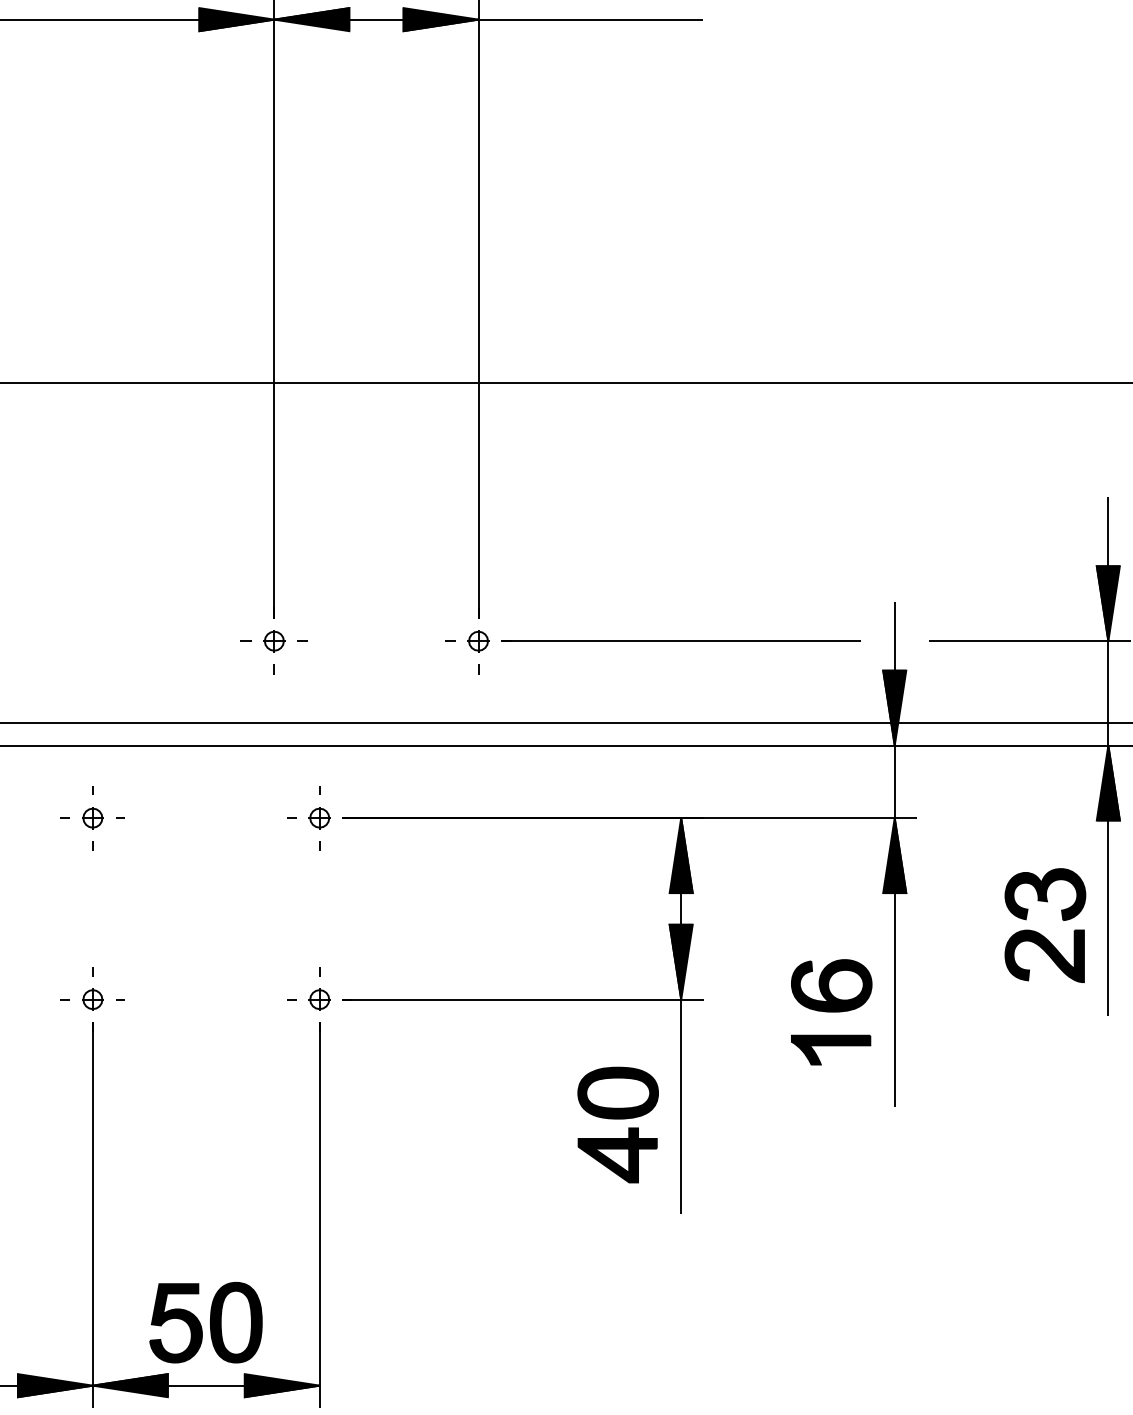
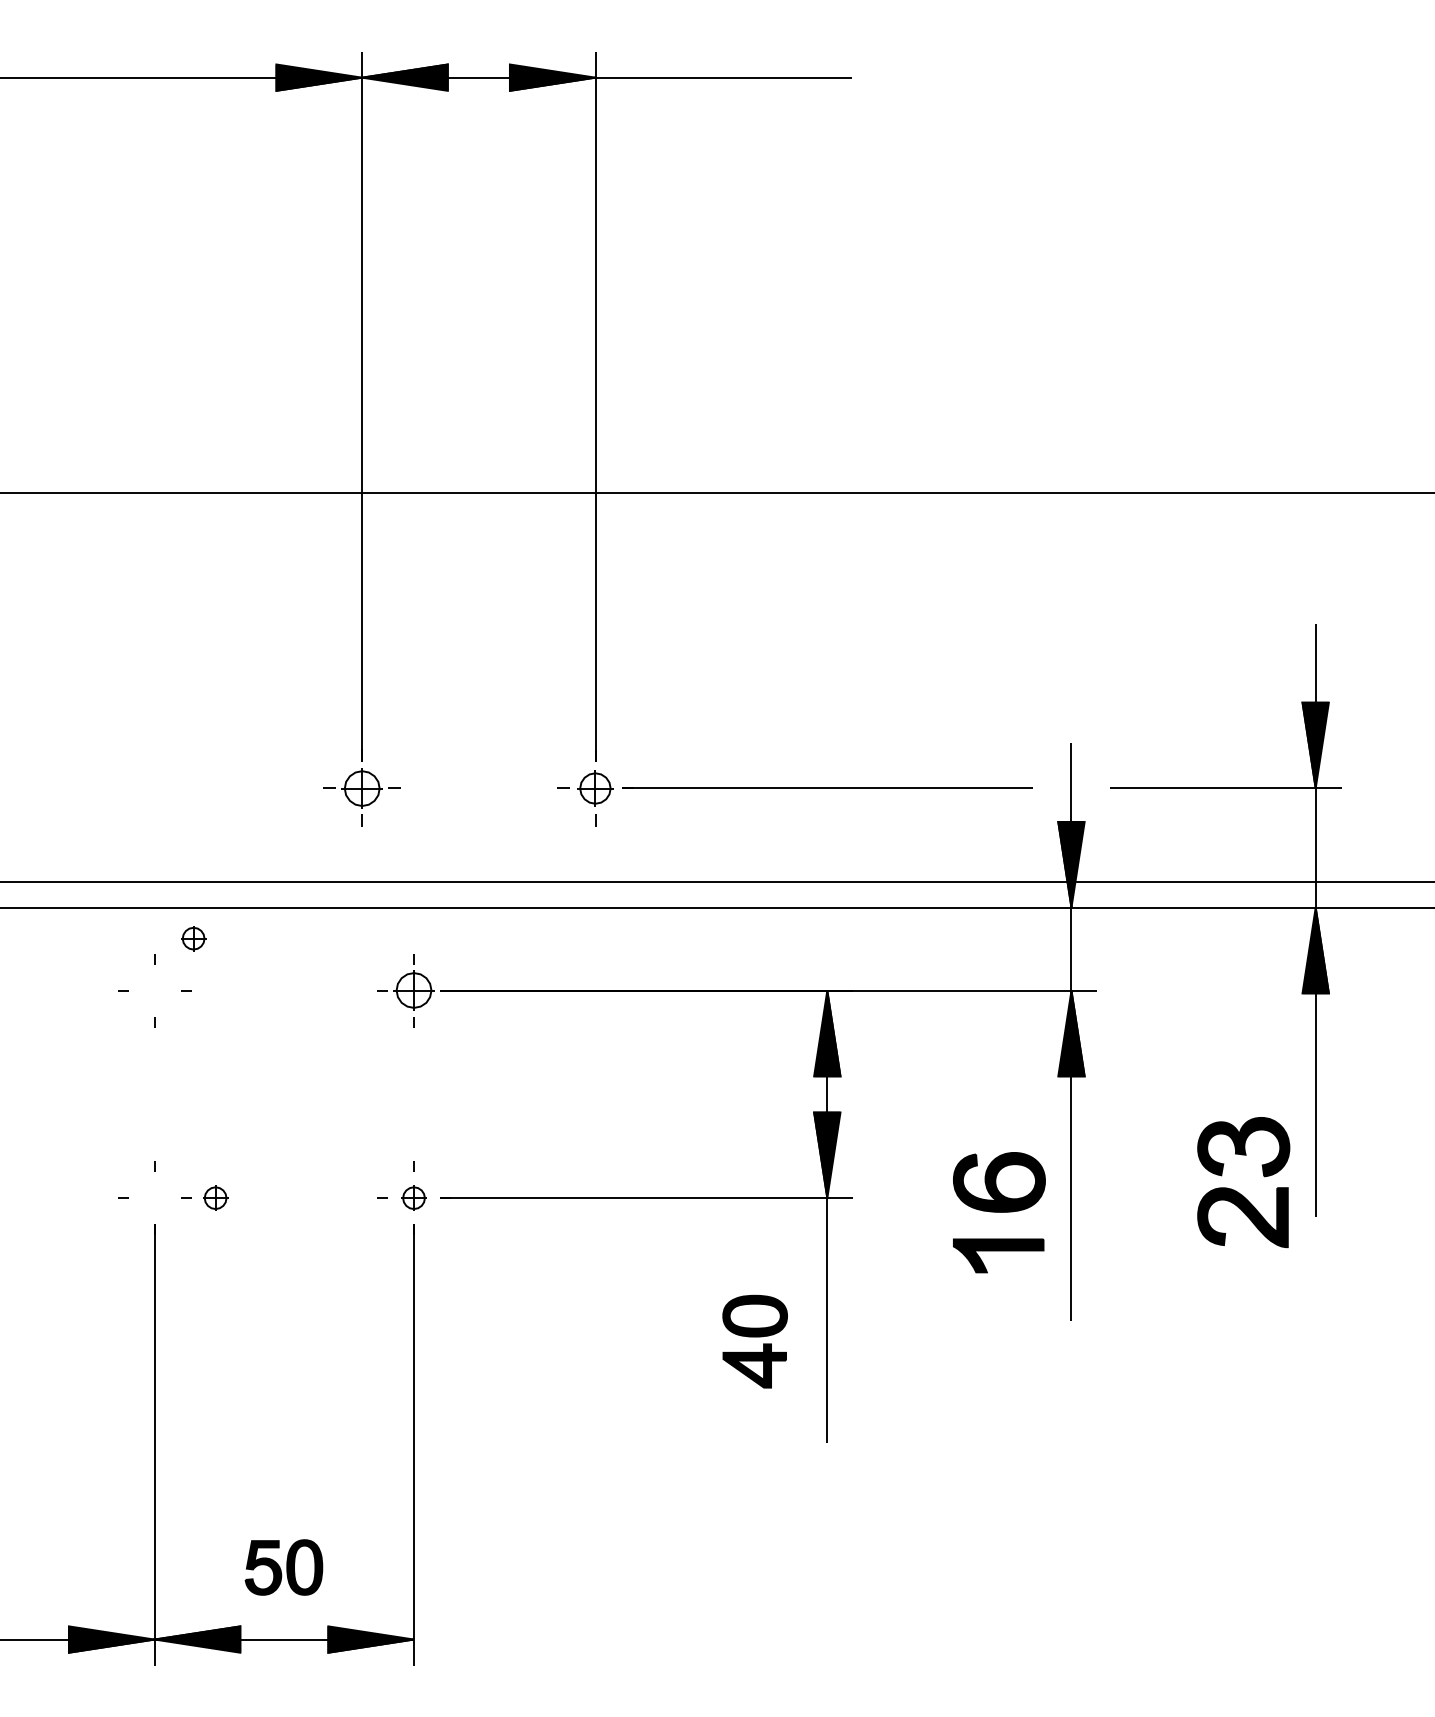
part: (273, 640) -> (361, 787), size x1.6
part: (478, 640) -> (595, 787), size x1.4
part: (92, 818) -> (193, 938), moved
part: (319, 818) -> (413, 990), size x1.6
part: (1039, 932) -> (1236, 1190), moved
part: (92, 999) -> (215, 1197), moved
part: (617, 1124) -> (754, 1341), size x0.7
part: (205, 1322) -> (283, 1567), size x0.6

